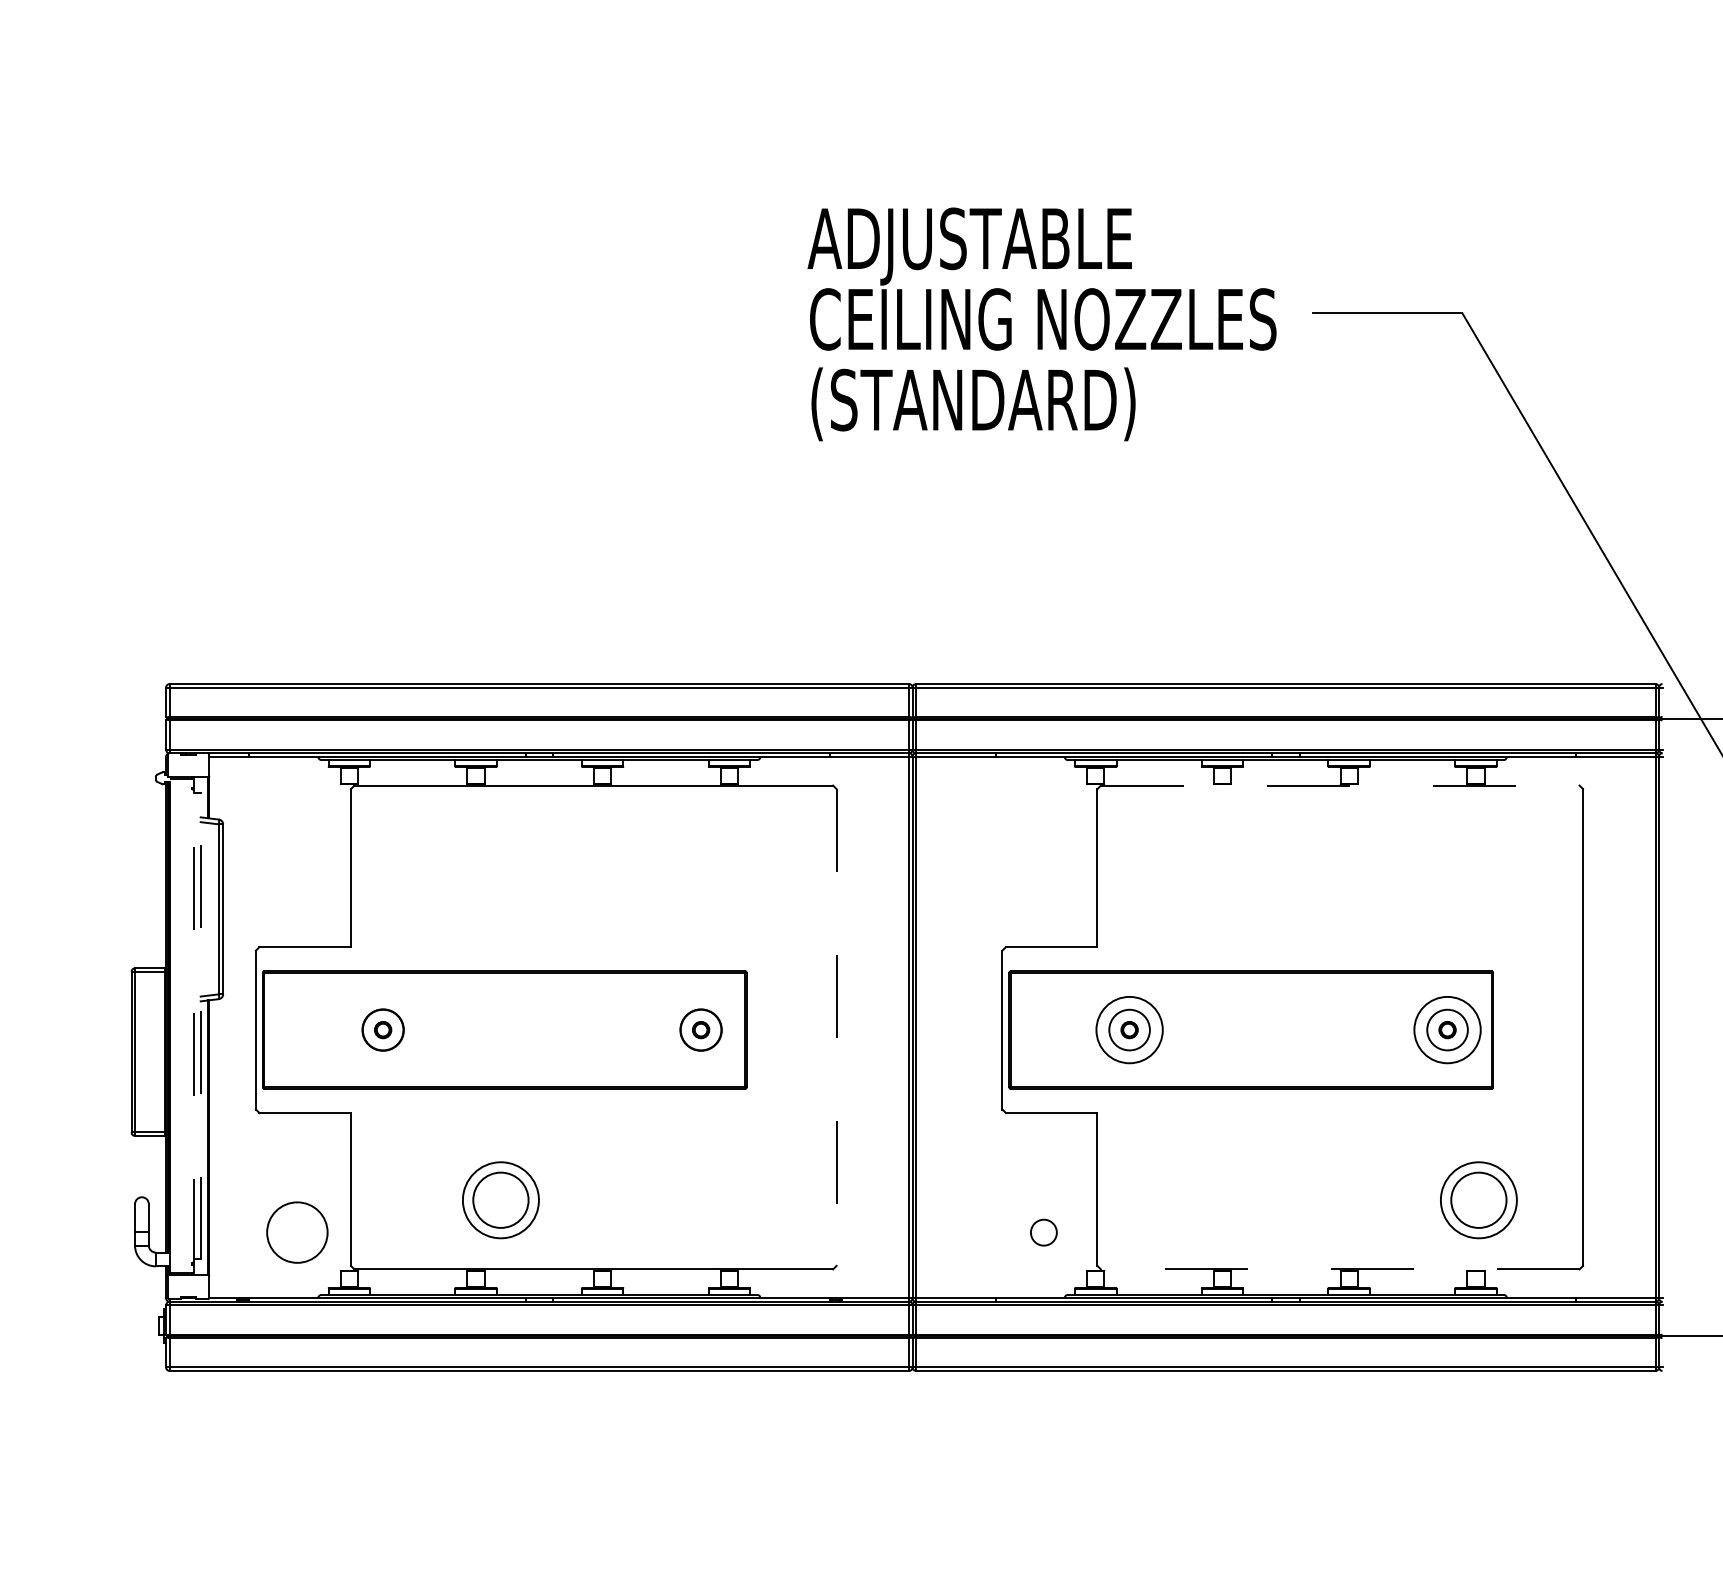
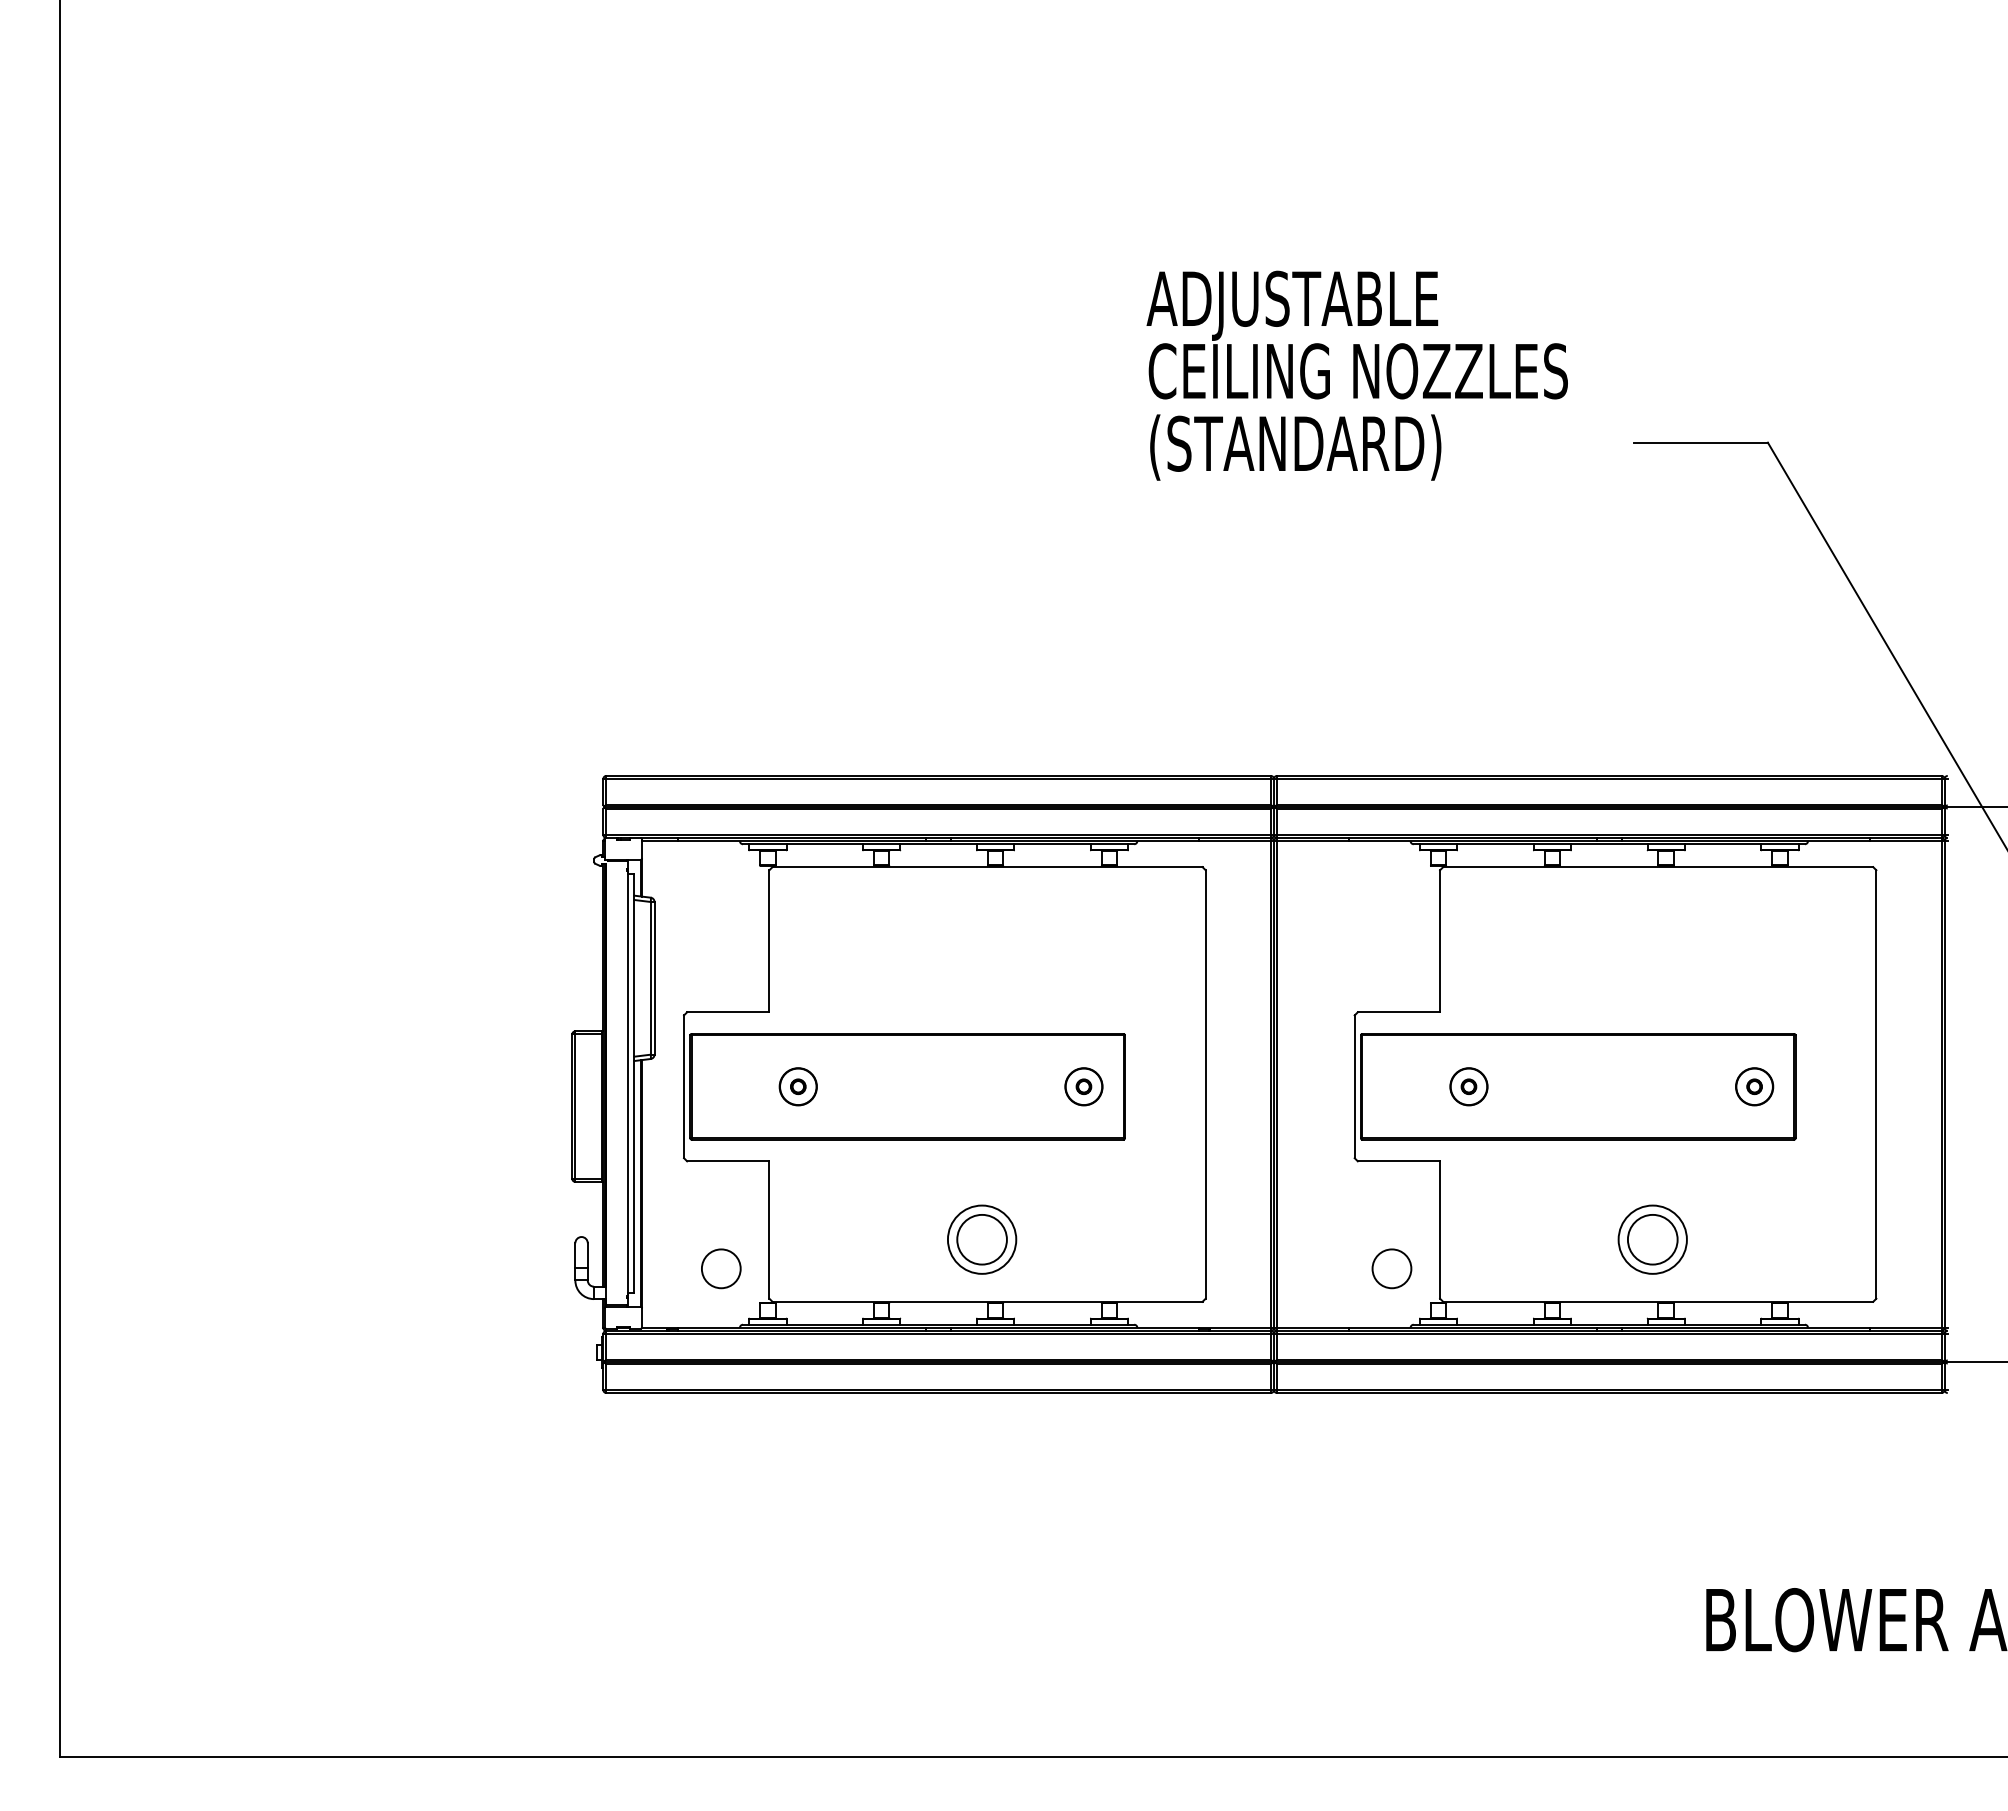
text: (1041, 324) -> (1356, 375), moved
line: (1340, 785) -> (1658, 867), dashed -> solid
line: (194, 1025) -> (628, 1082), dashed -> solid
line: (200, 1026) -> (634, 1083), dashed -> solid
line: (836, 1027) -> (1205, 1084), dashed -> solid
circle: (1129, 1029) -> (1468, 1086), size x0.62
circle: (1447, 1029) -> (1754, 1086), size x0.62
part: (501, 1200) -> (982, 1239), moved
part: (1478, 1200) -> (1652, 1239), moved
circle: (297, 1232) -> (721, 1268), size x0.71
circle: (1043, 1232) -> (1391, 1268), size x1.67
line: (1339, 1269) -> (1657, 1301), dashed -> solid

